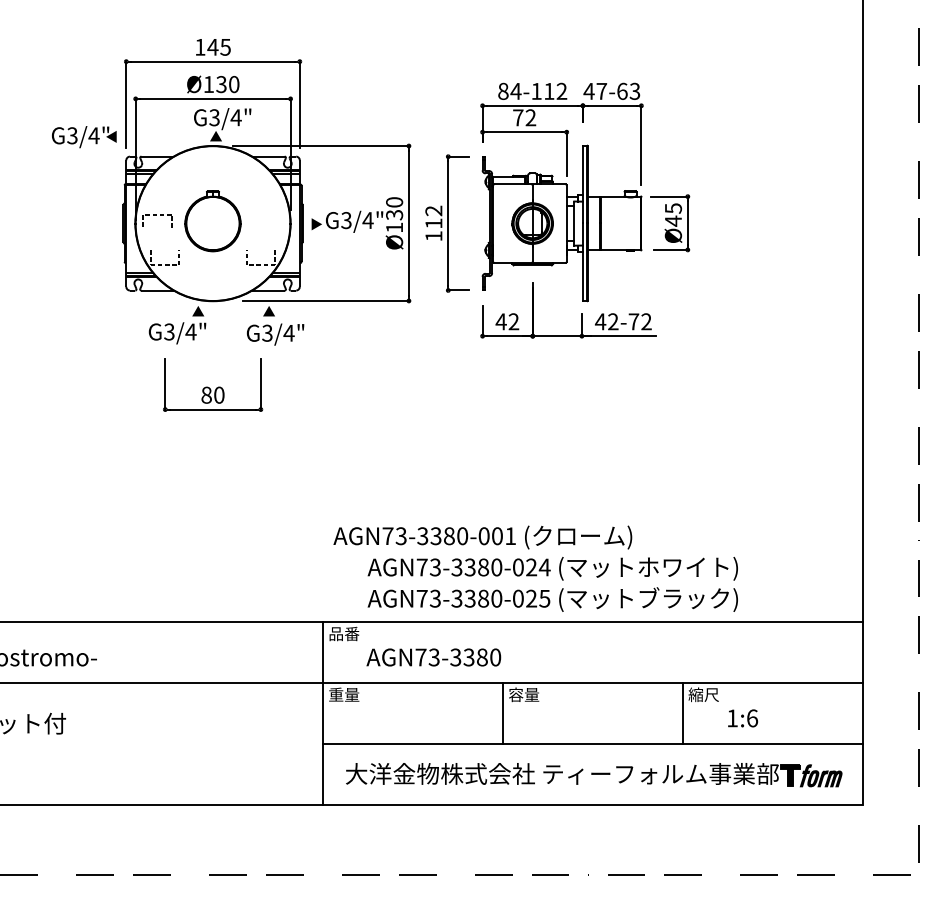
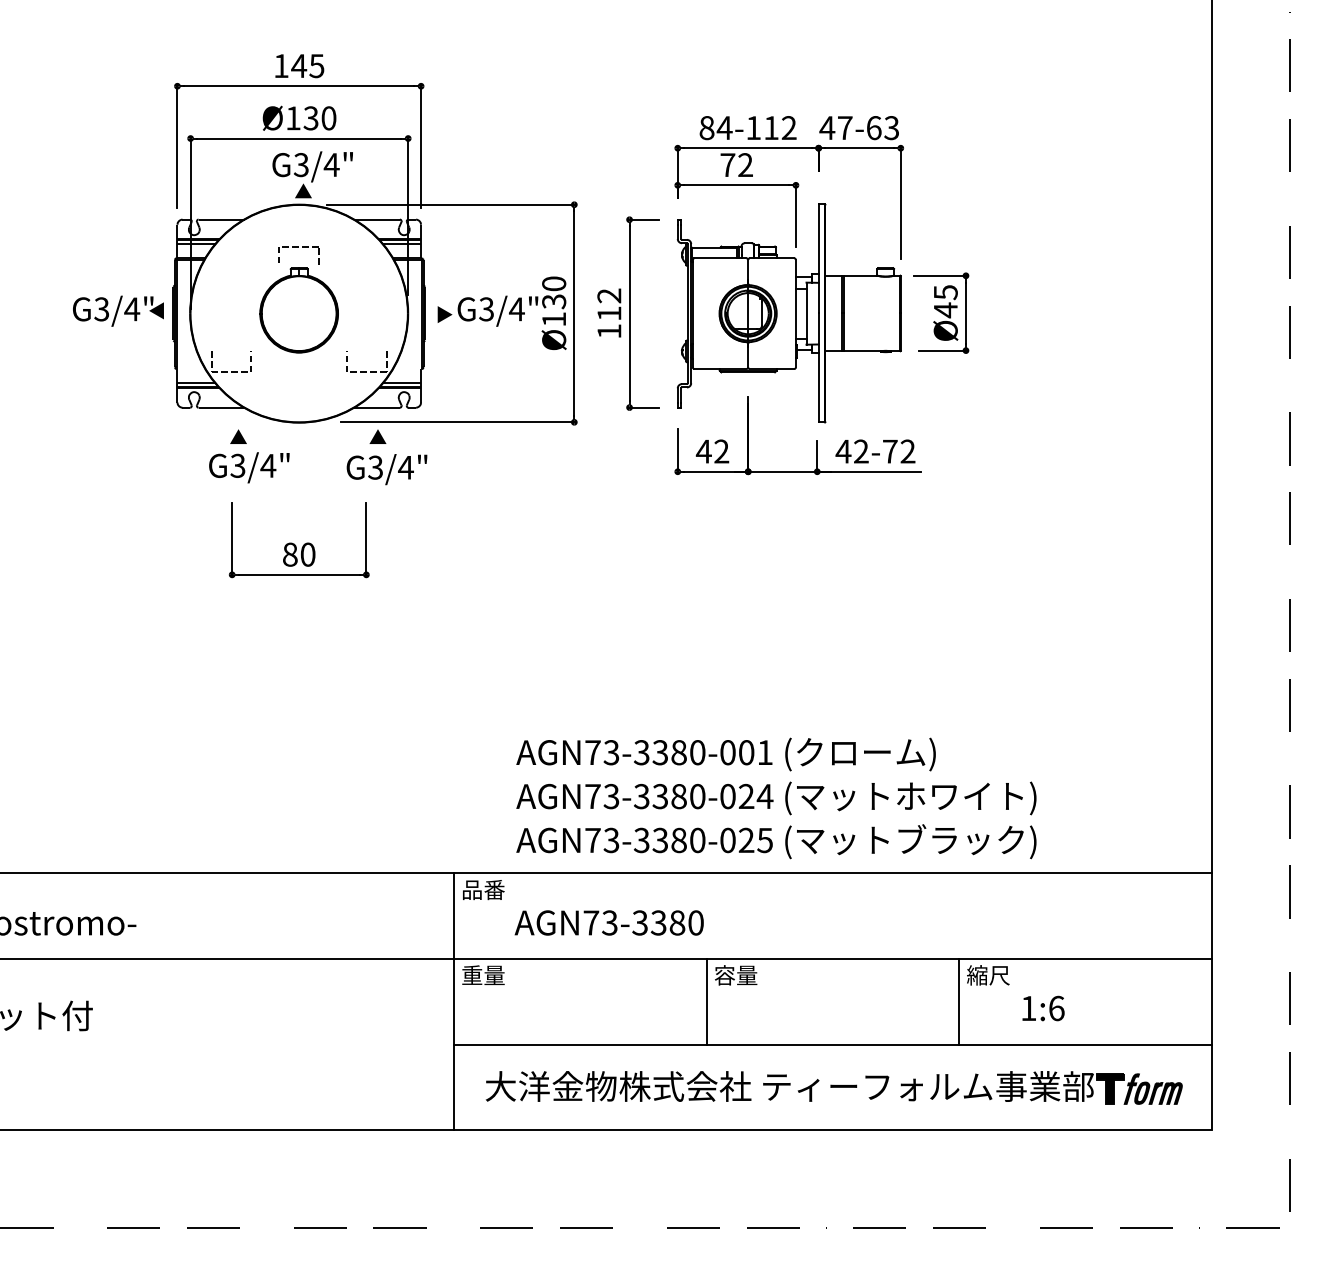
text: (84, 136) -> (118, 310), moved
part: (156, 215) -> (298, 247), moved
text: (198, 311) -> (238, 436), moved
text: (482, 537) -> (725, 754), moved

